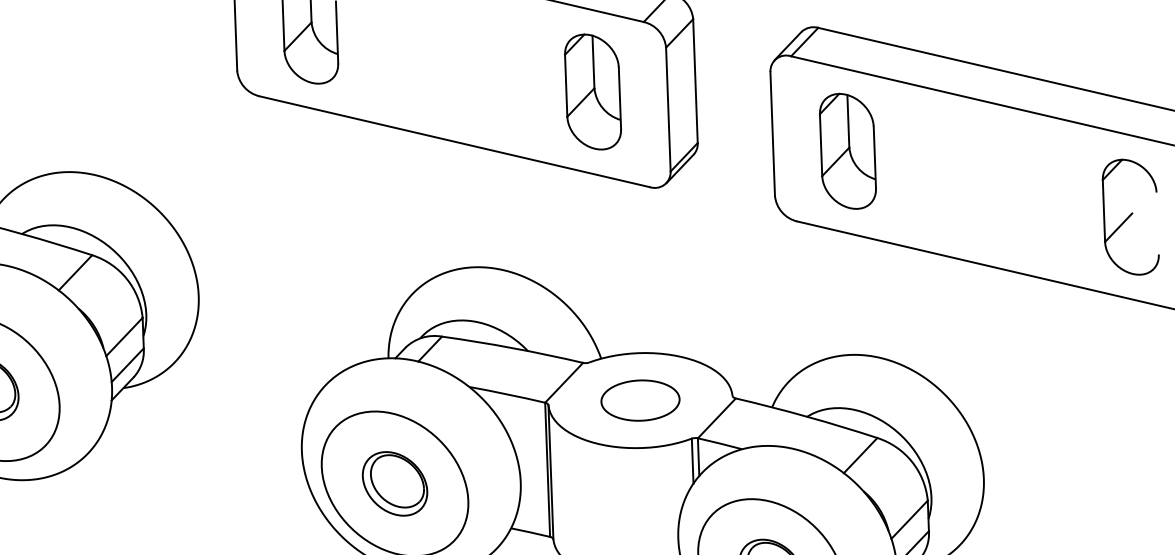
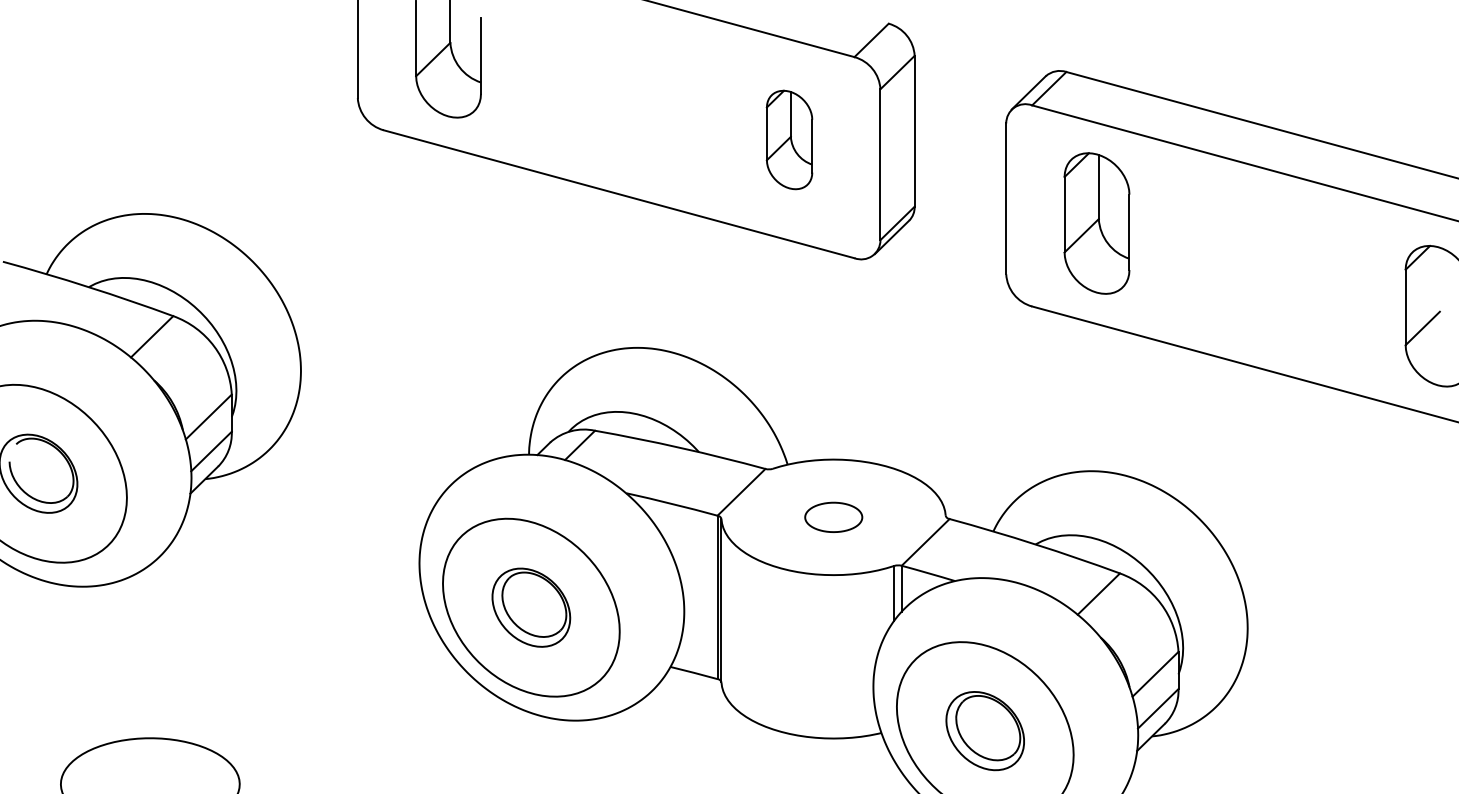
part: (592, 91) -> (789, 139), size x0.7
part: (640, 400) -> (833, 517), size x0.6

